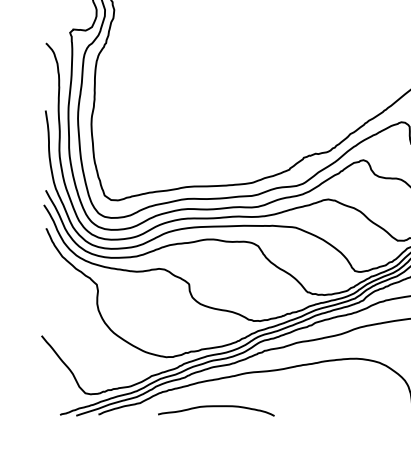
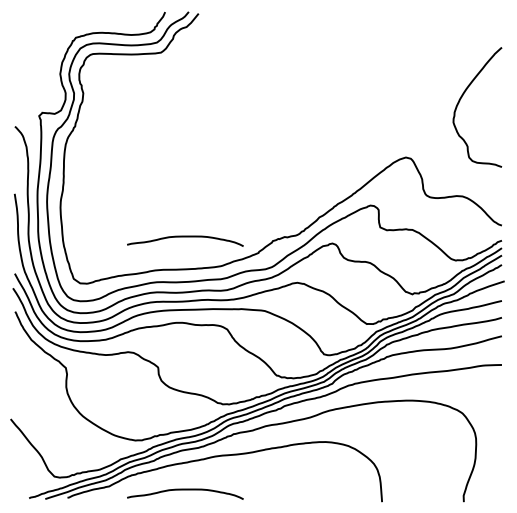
curve: (216, 154) -> (185, 237), added

